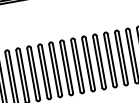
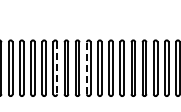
line: (97, 61) -> (86, 67), solid -> dashed
line: (68, 67) -> (57, 68), solid -> dashed

